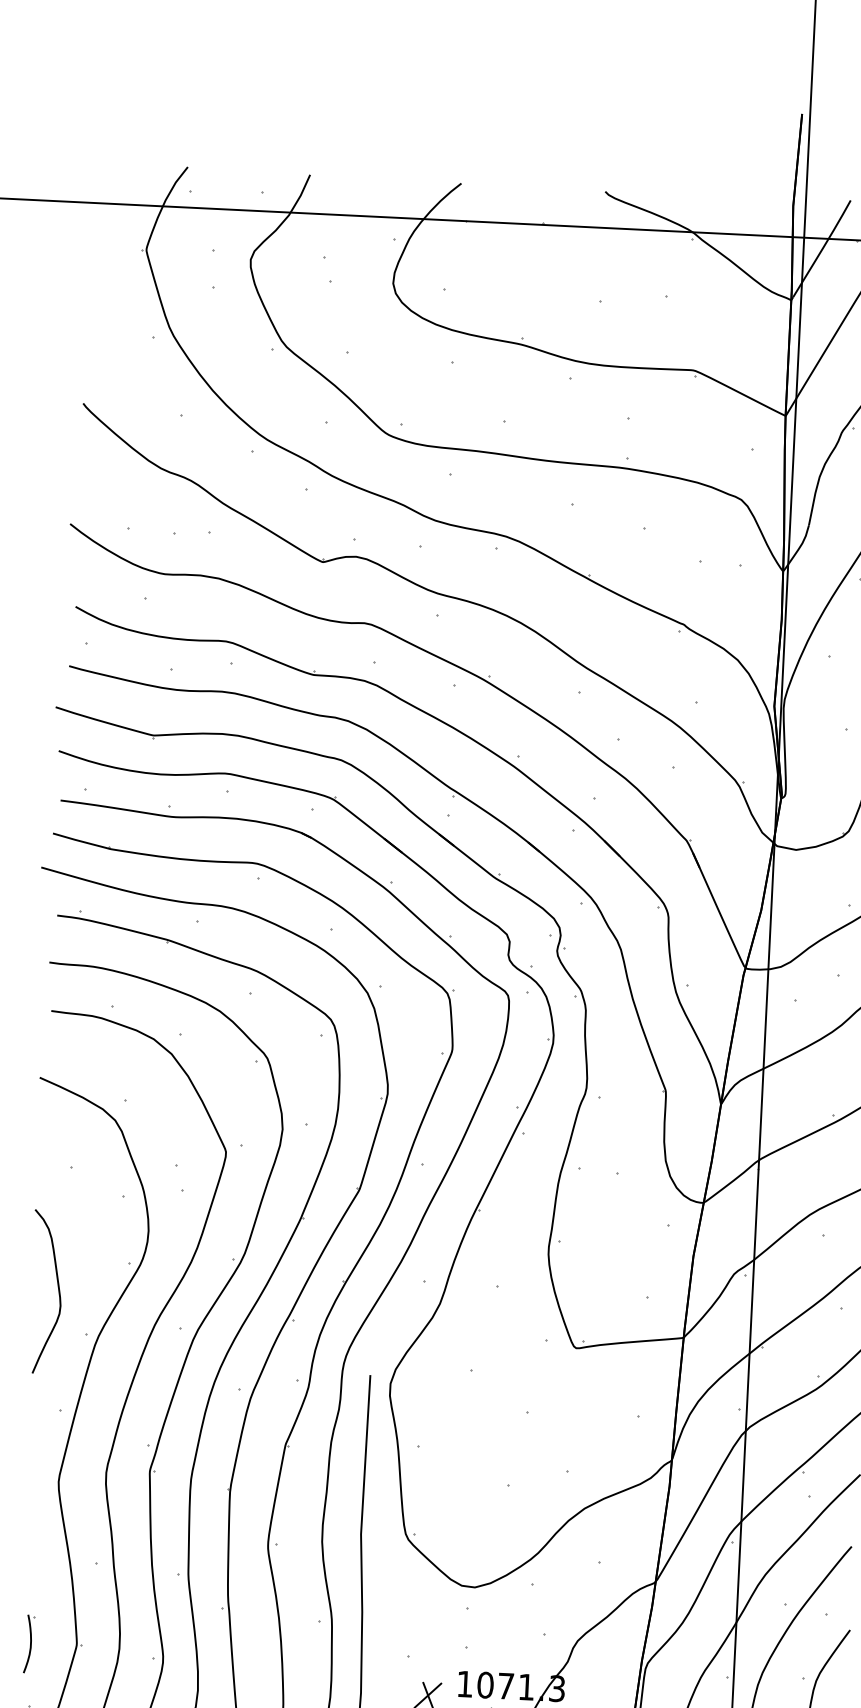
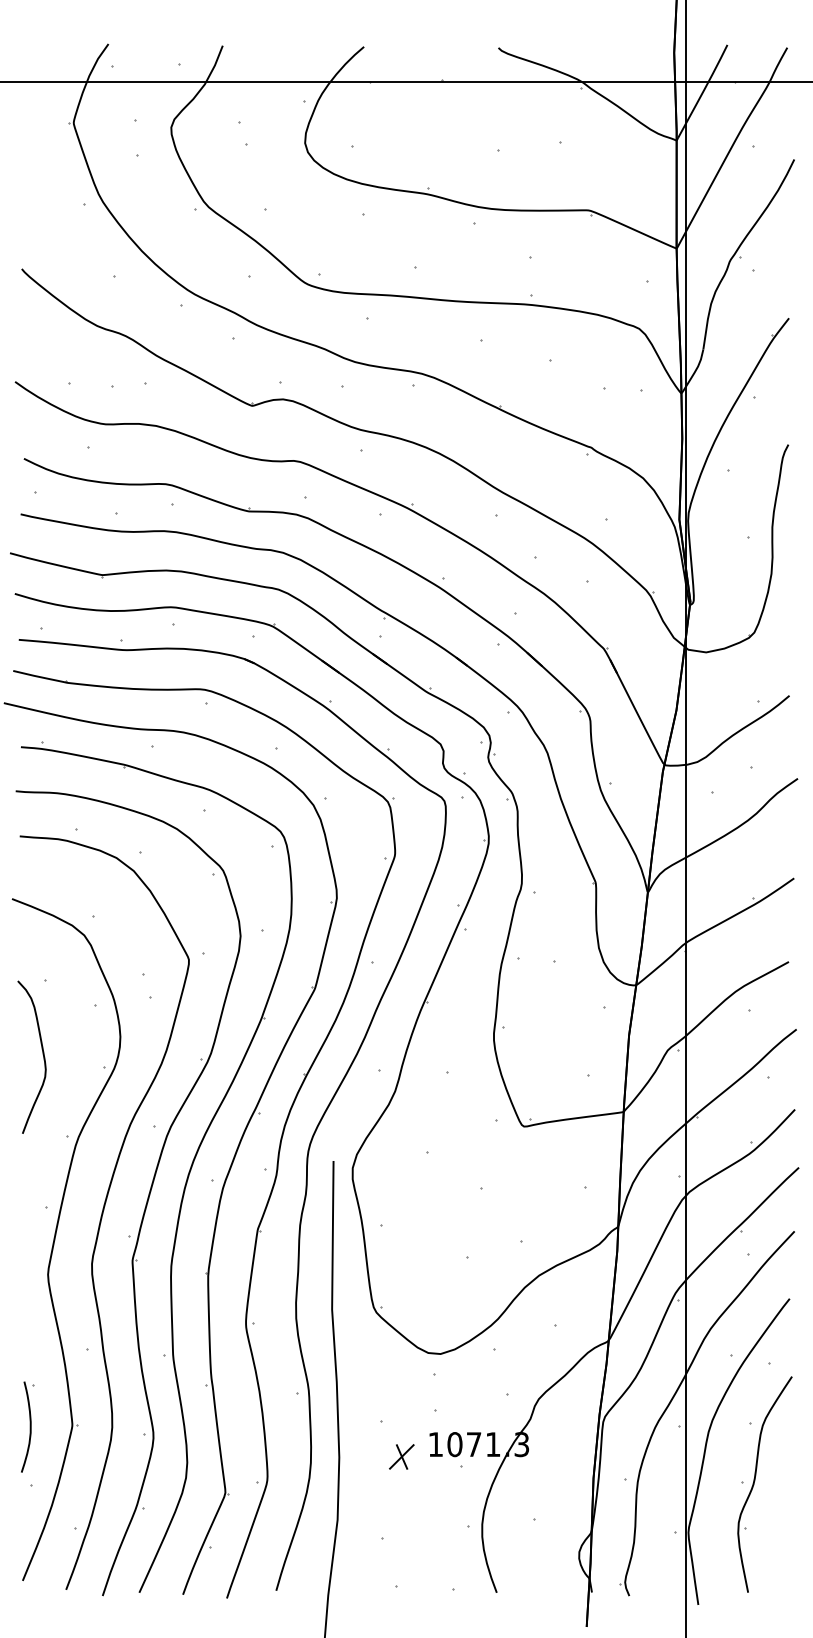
curve: (57, 1289) -> (42, 1054), moved
part: (28, 1643) -> (27, 1426), size x1.67

